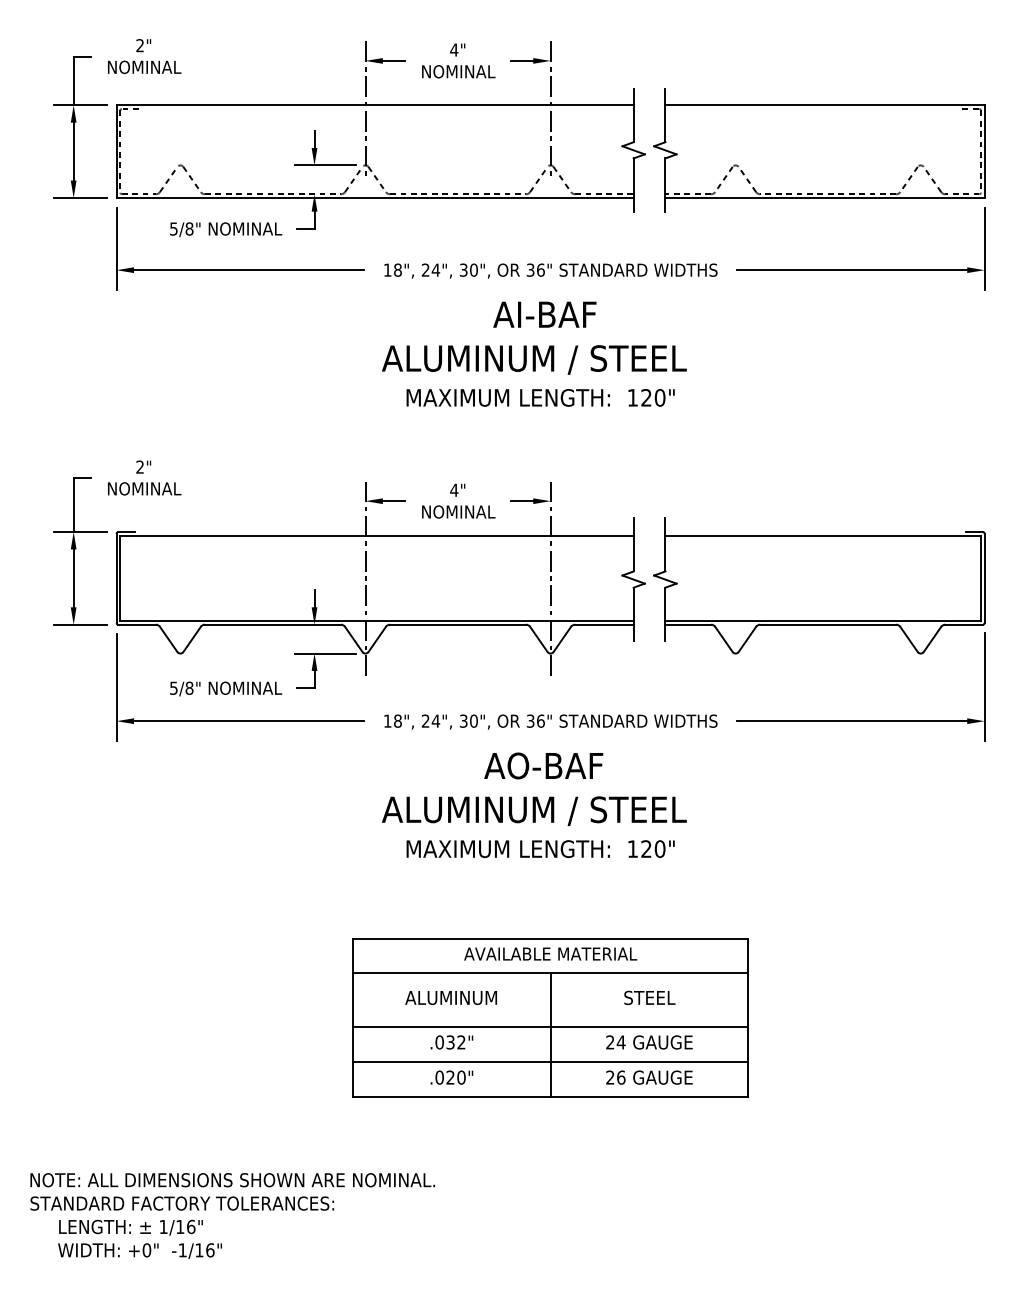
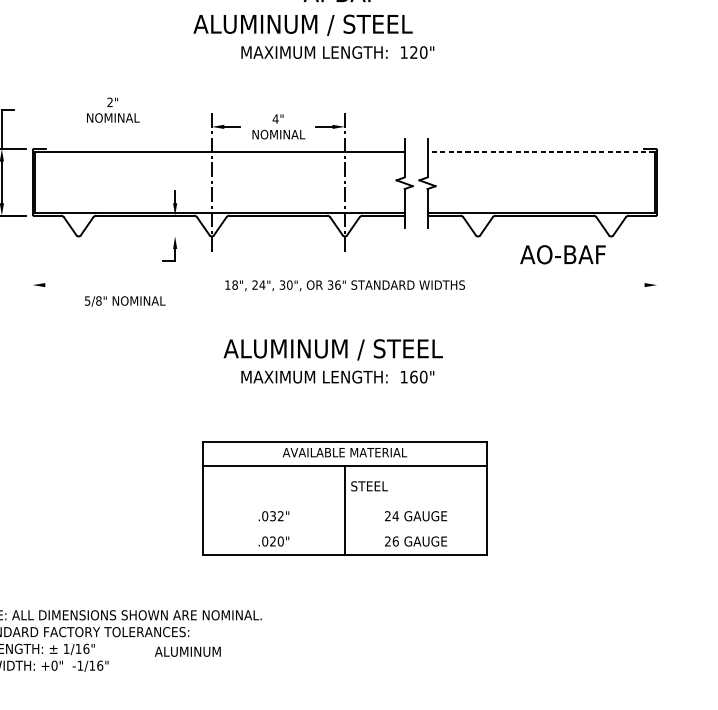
text: (534, 359) -> (303, 24), moved
text: (144, 477) -> (113, 109), moved
line: (823, 535) -> (541, 151), solid -> dashed
line: (325, 653) -> (183, 236), removed
line: (984, 686) -> (657, 260), removed
line: (116, 687) -> (32, 260), removed
text: (226, 688) -> (125, 301), moved
line: (249, 721) -> (128, 285), removed
line: (852, 721) -> (562, 285), removed
text: (543, 765) -> (562, 254), moved
text: (646, 848) -> (413, 376), 120" -> 160"
text: (450, 997) -> (187, 651), moved
text: (649, 997) -> (369, 486), moved
line: (550, 1026) -> (344, 504), removed
line: (550, 1061) -> (344, 529), removed

